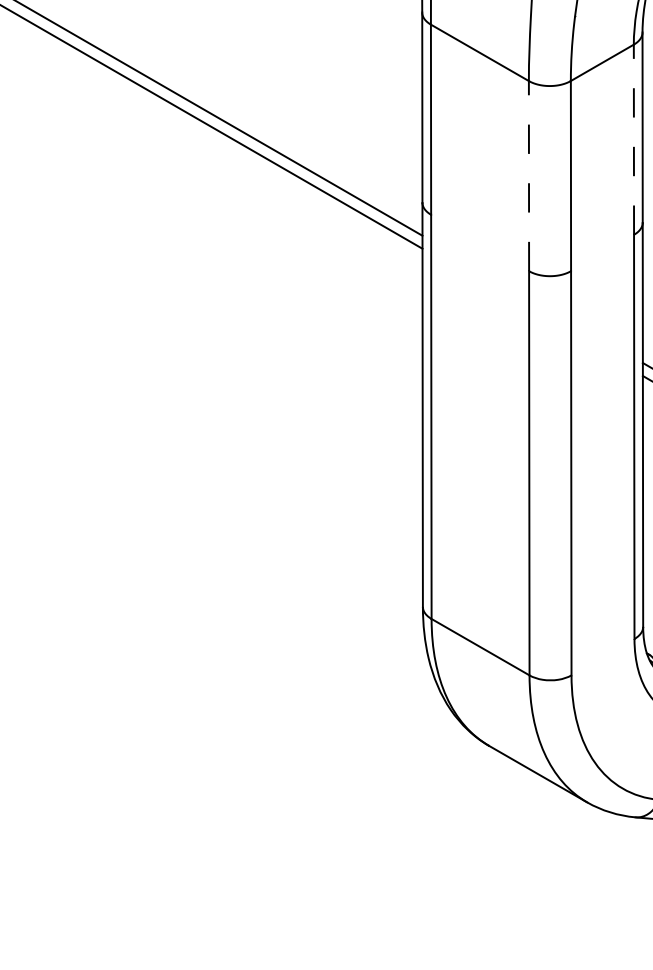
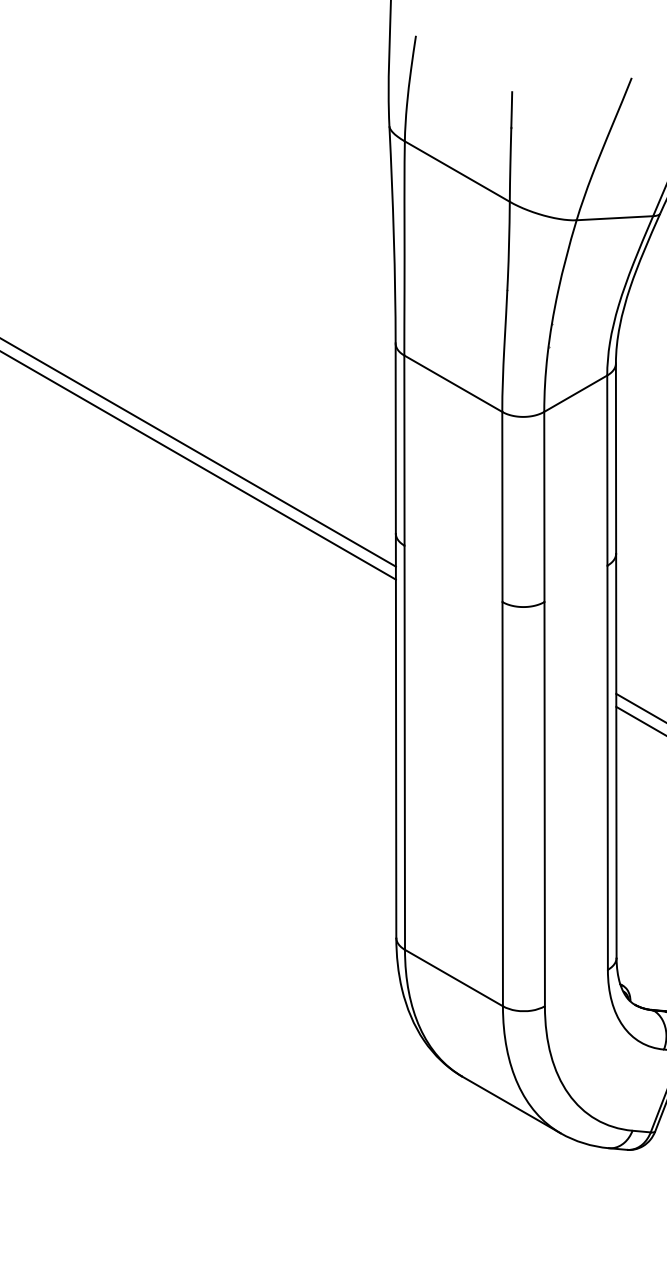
line: (634, 139) -> (607, 470), dashed -> solid
line: (529, 175) -> (502, 506), dashed -> solid

